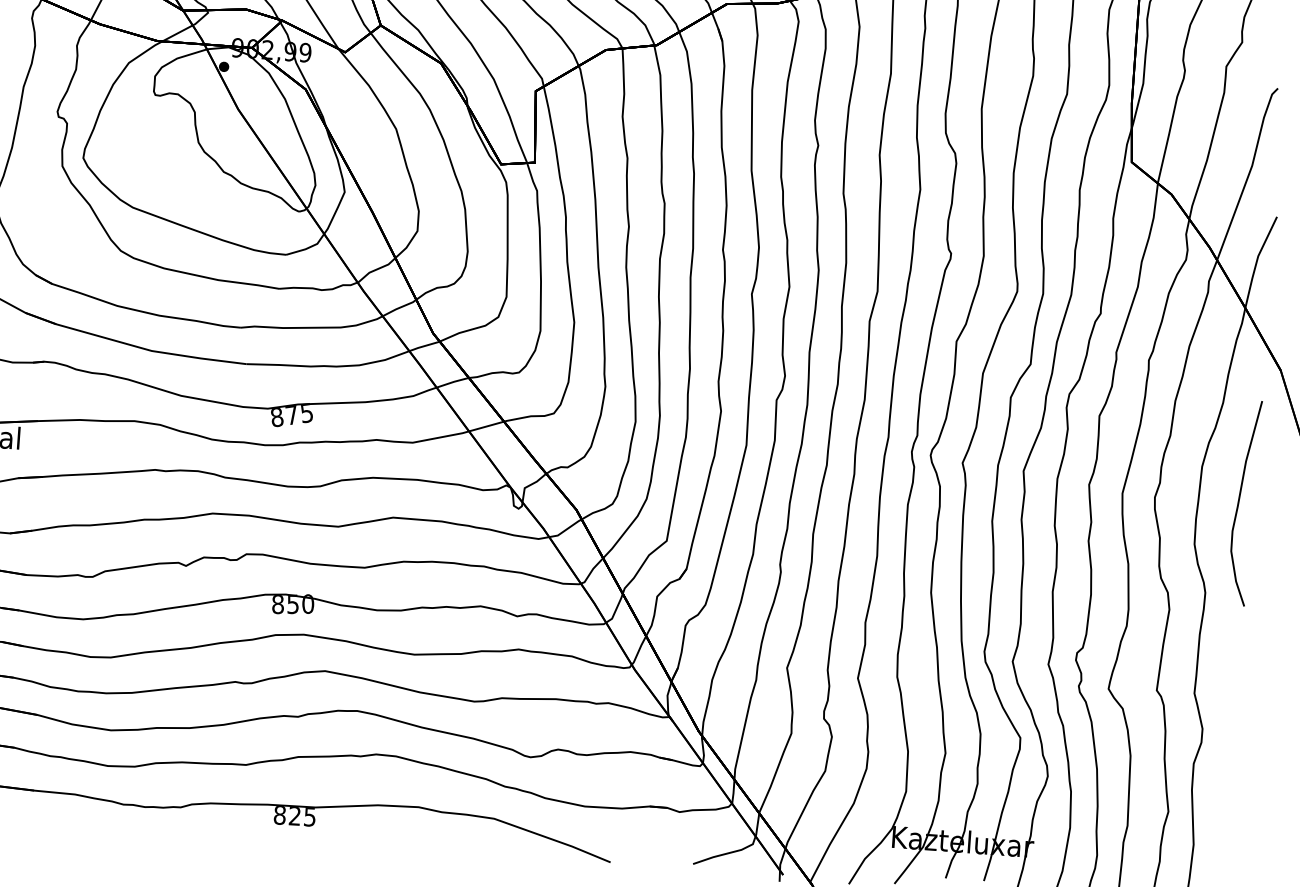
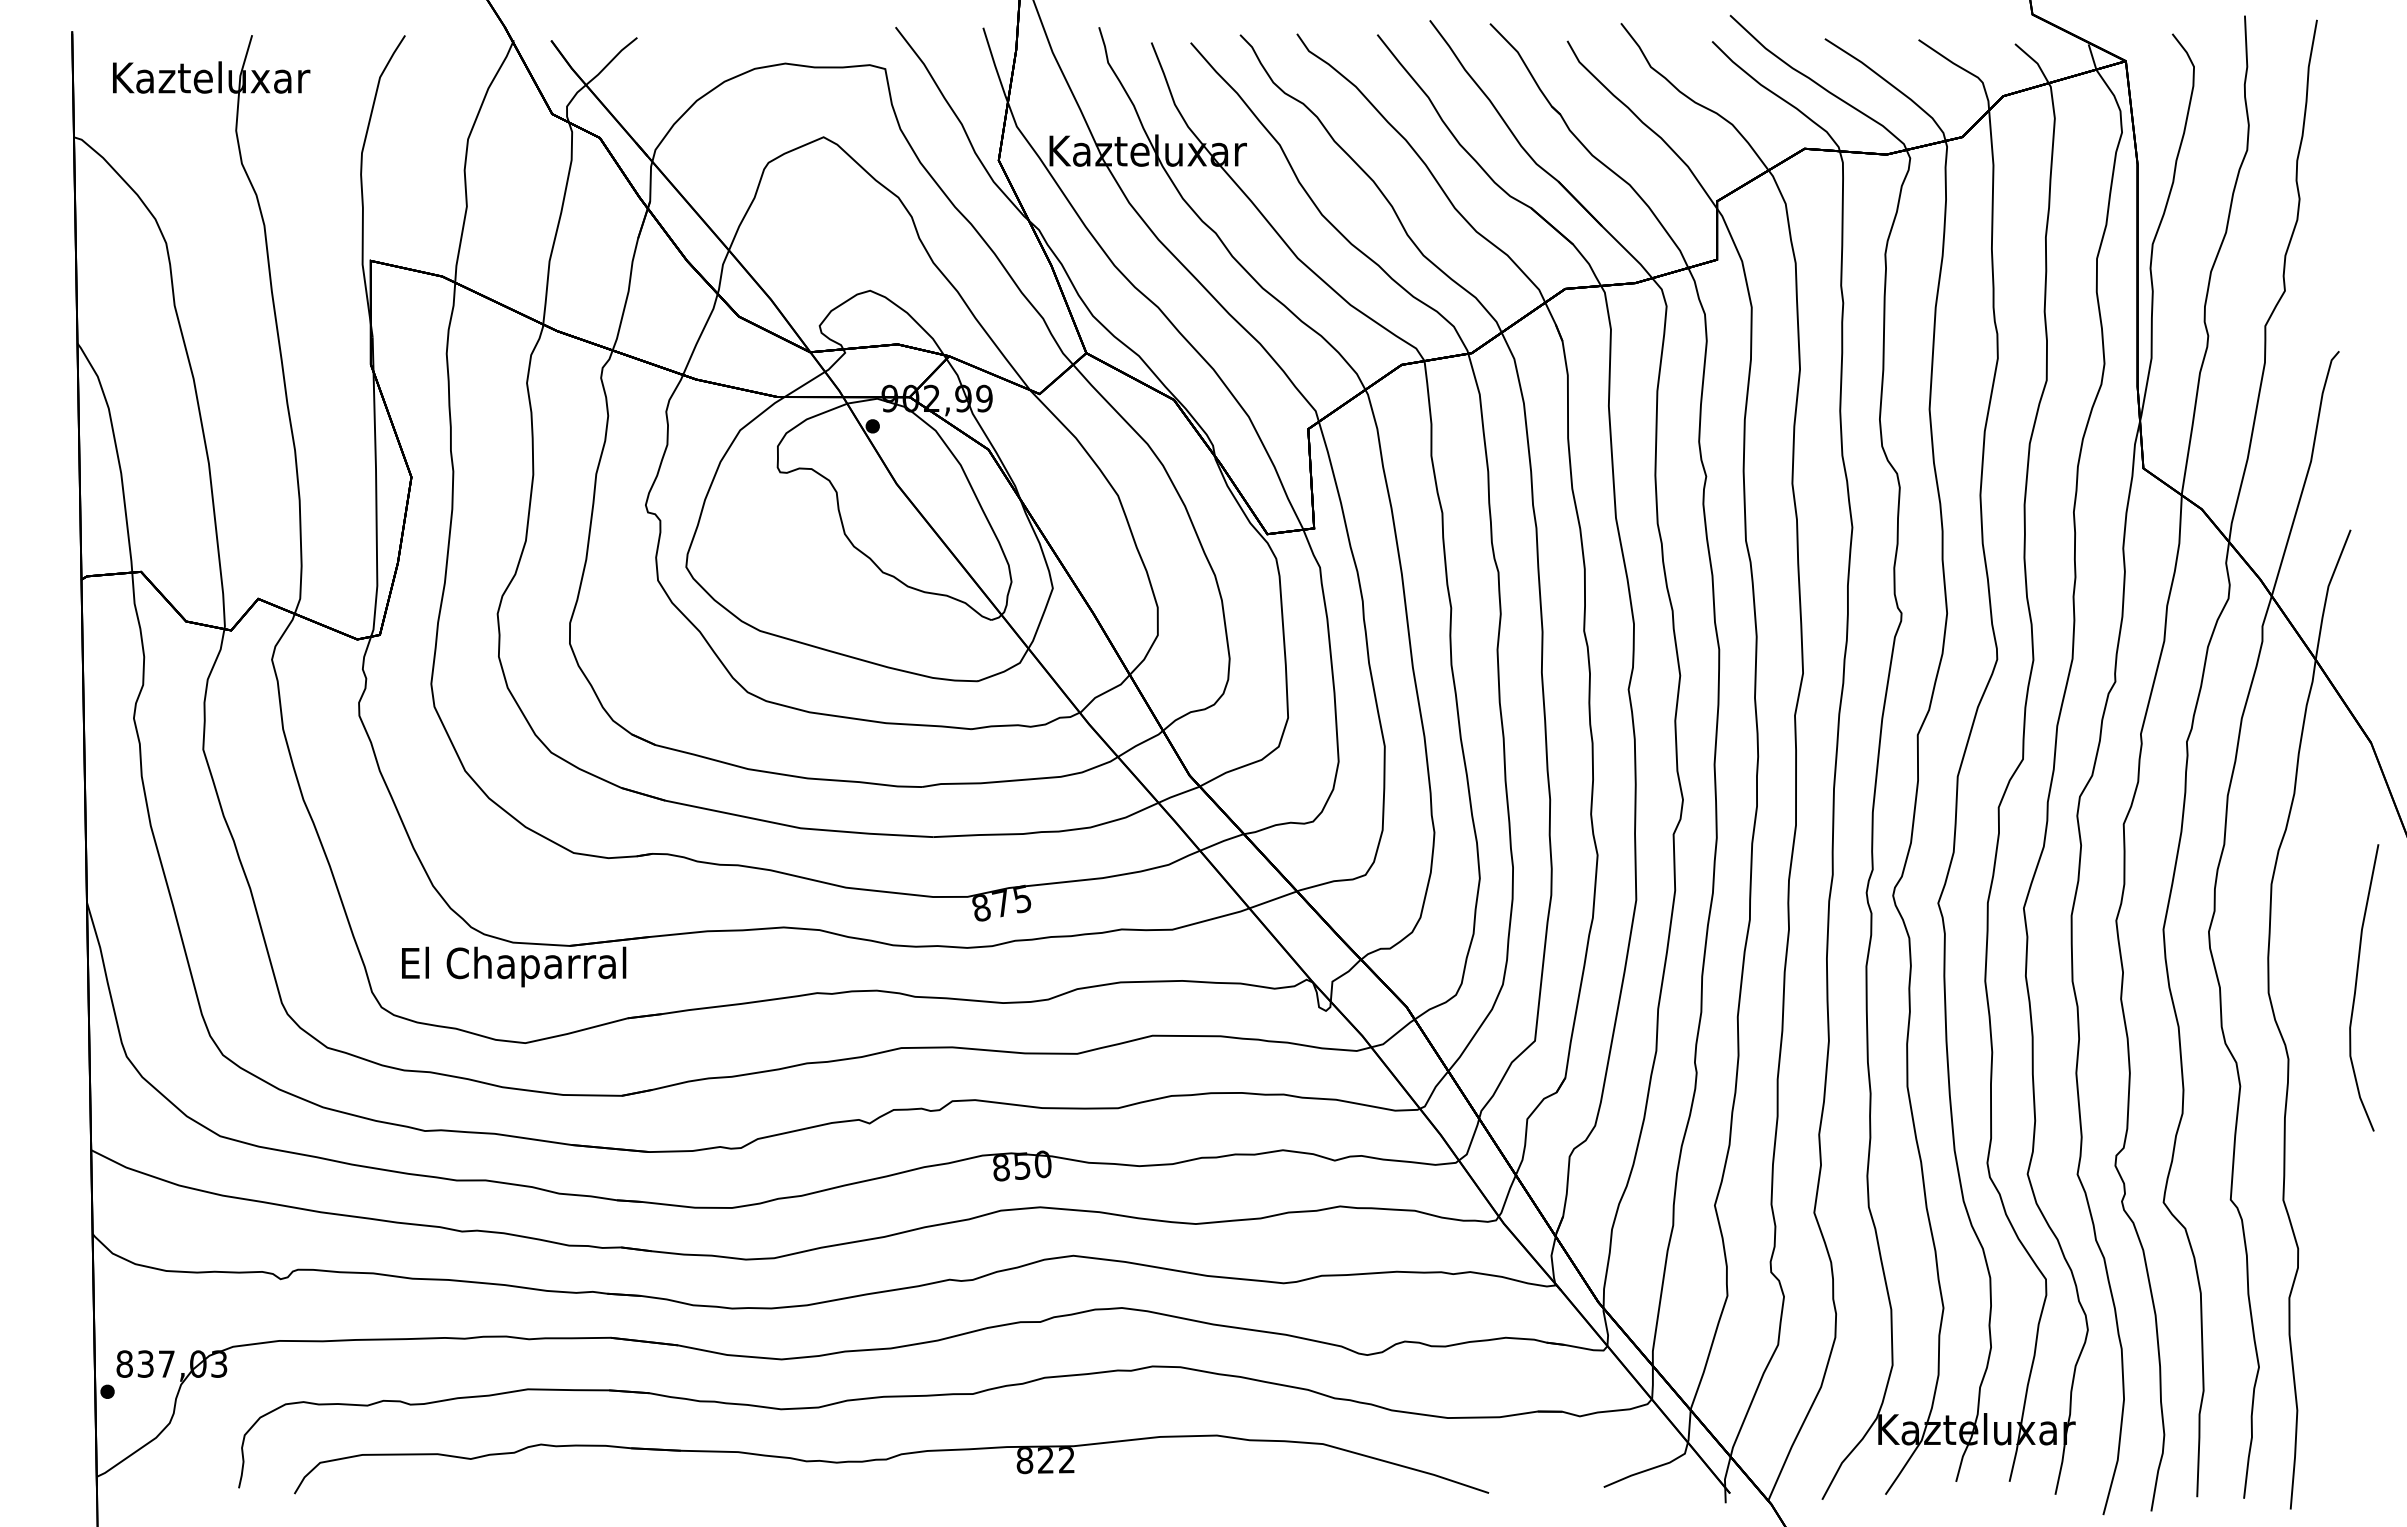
part: (1239, 502) -> (2356, 987), moved
text: (309, 817) -> (1066, 1460), 825 -> 822

